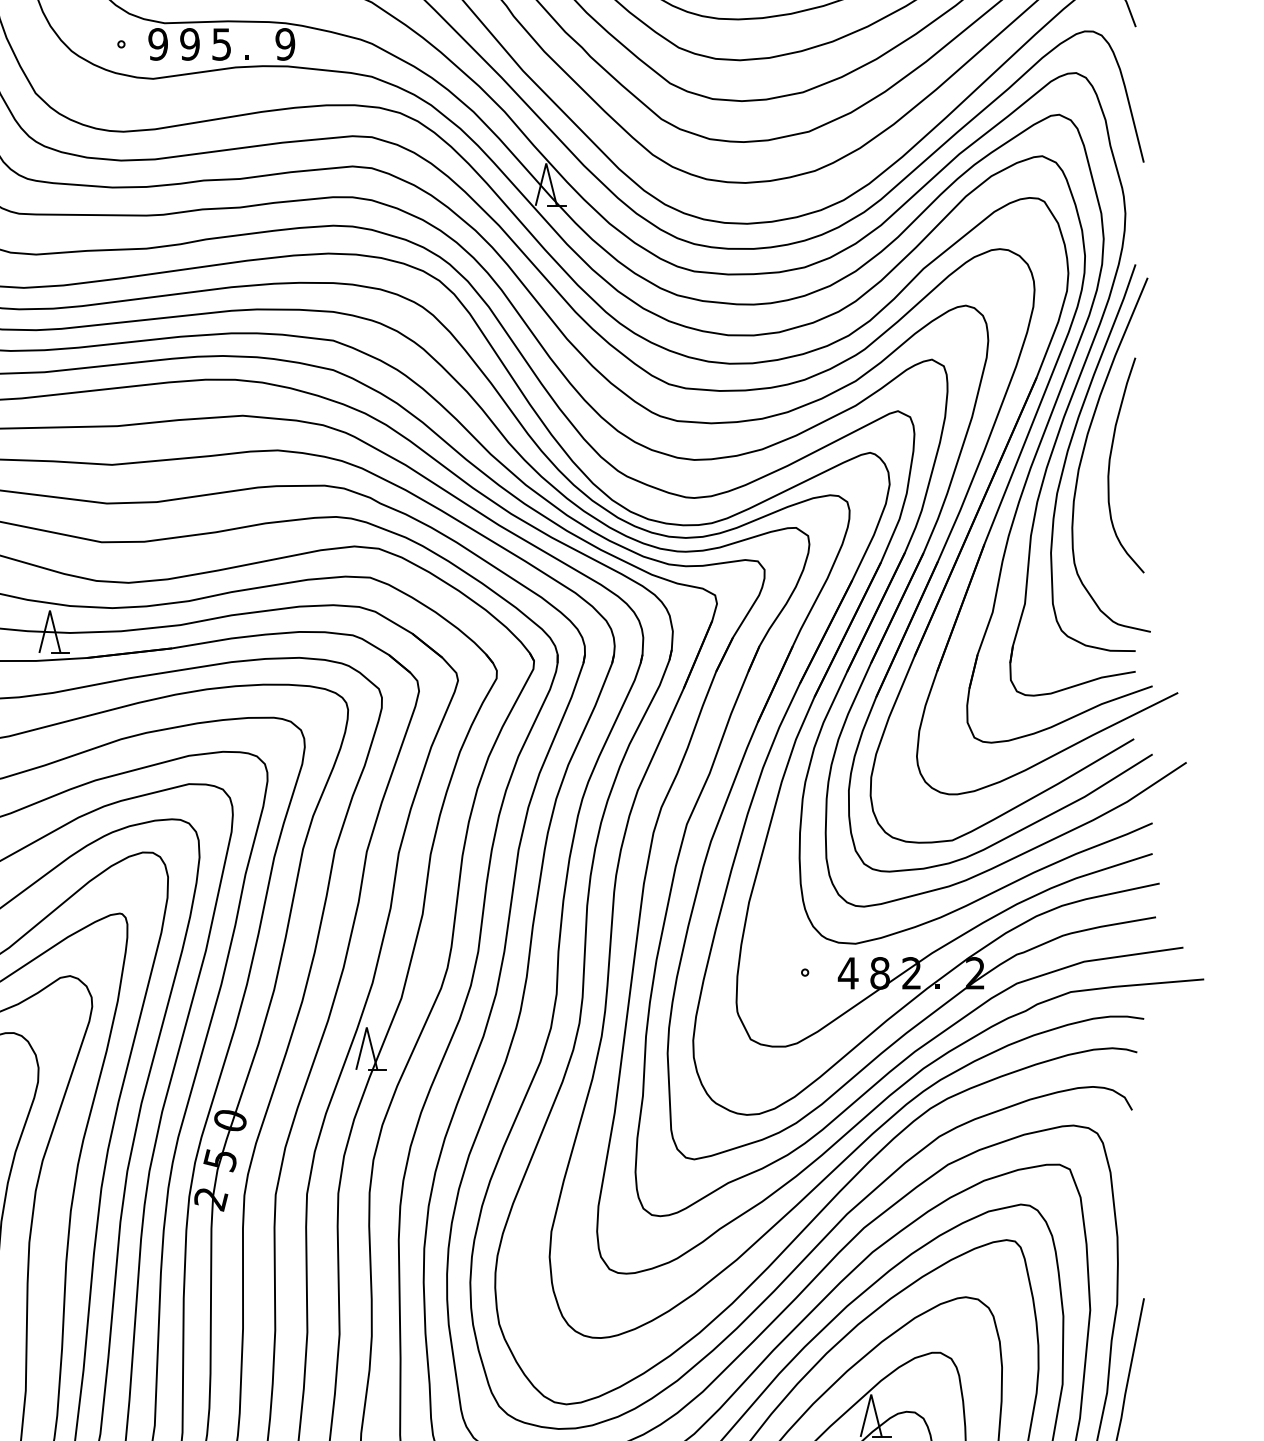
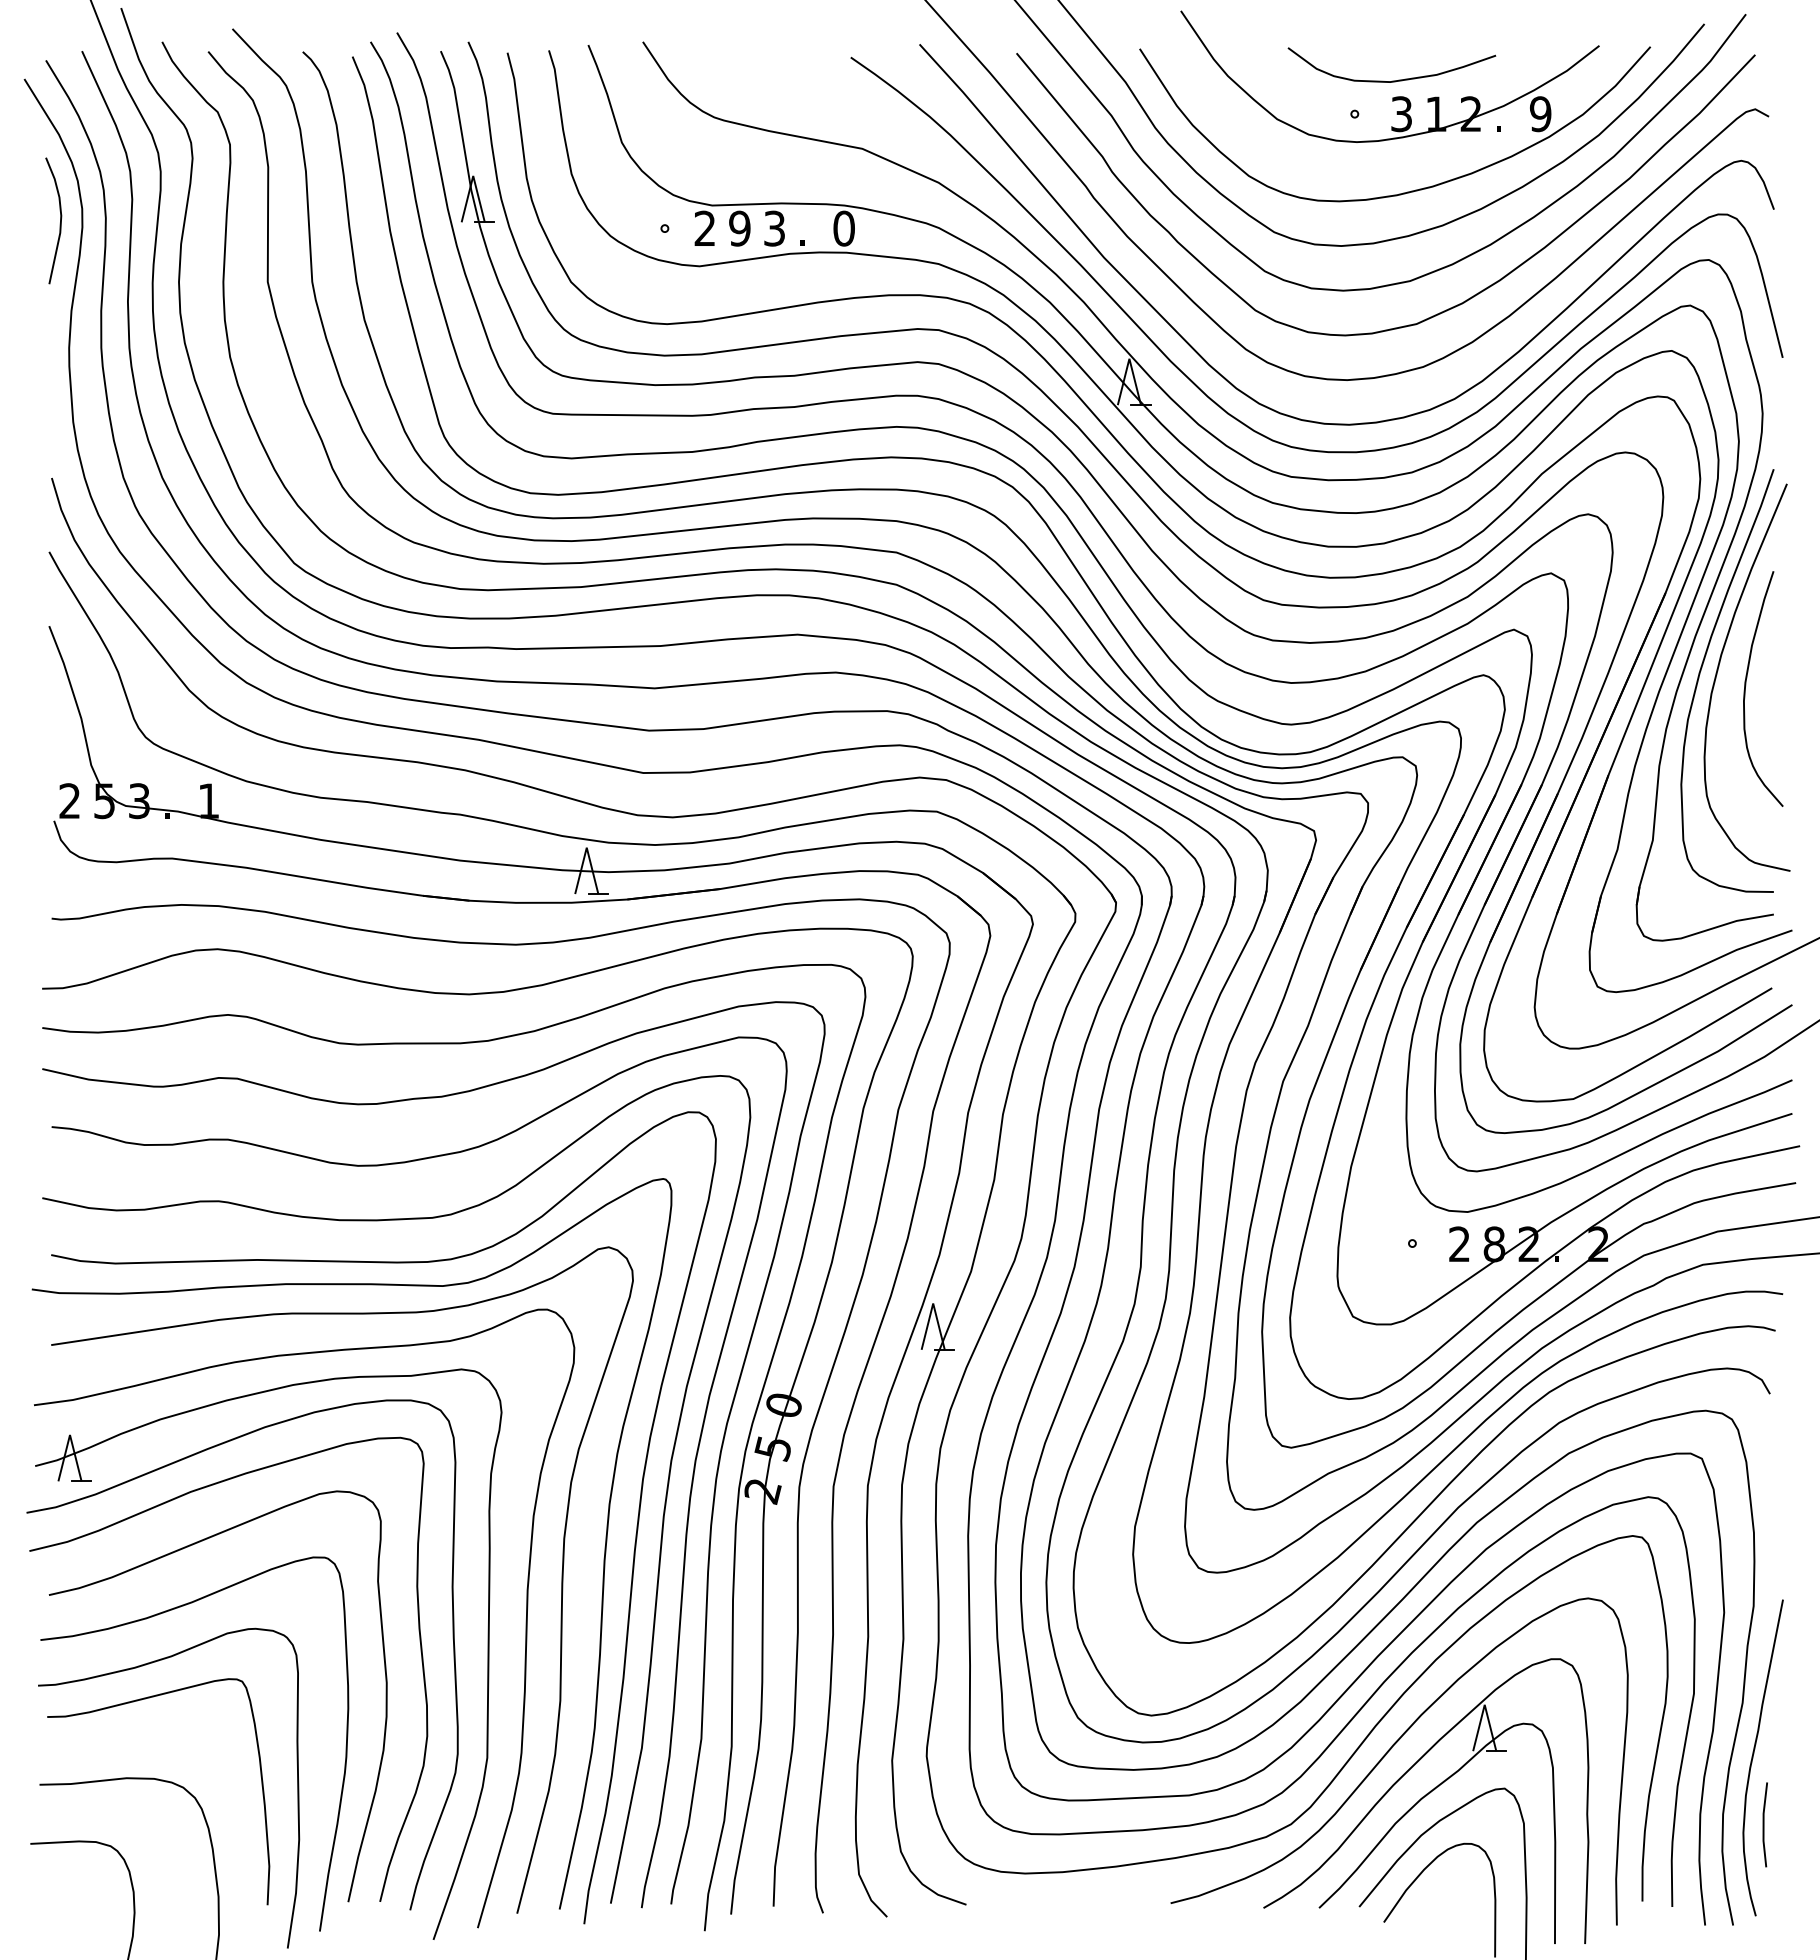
text: (221, 43) -> (774, 227), 5 -> 3
text: (157, 44) -> (704, 228), 9 -> 2
text: (284, 44) -> (843, 228), 9 -> 0
text: (848, 972) -> (1459, 1243), 4 -> 2

